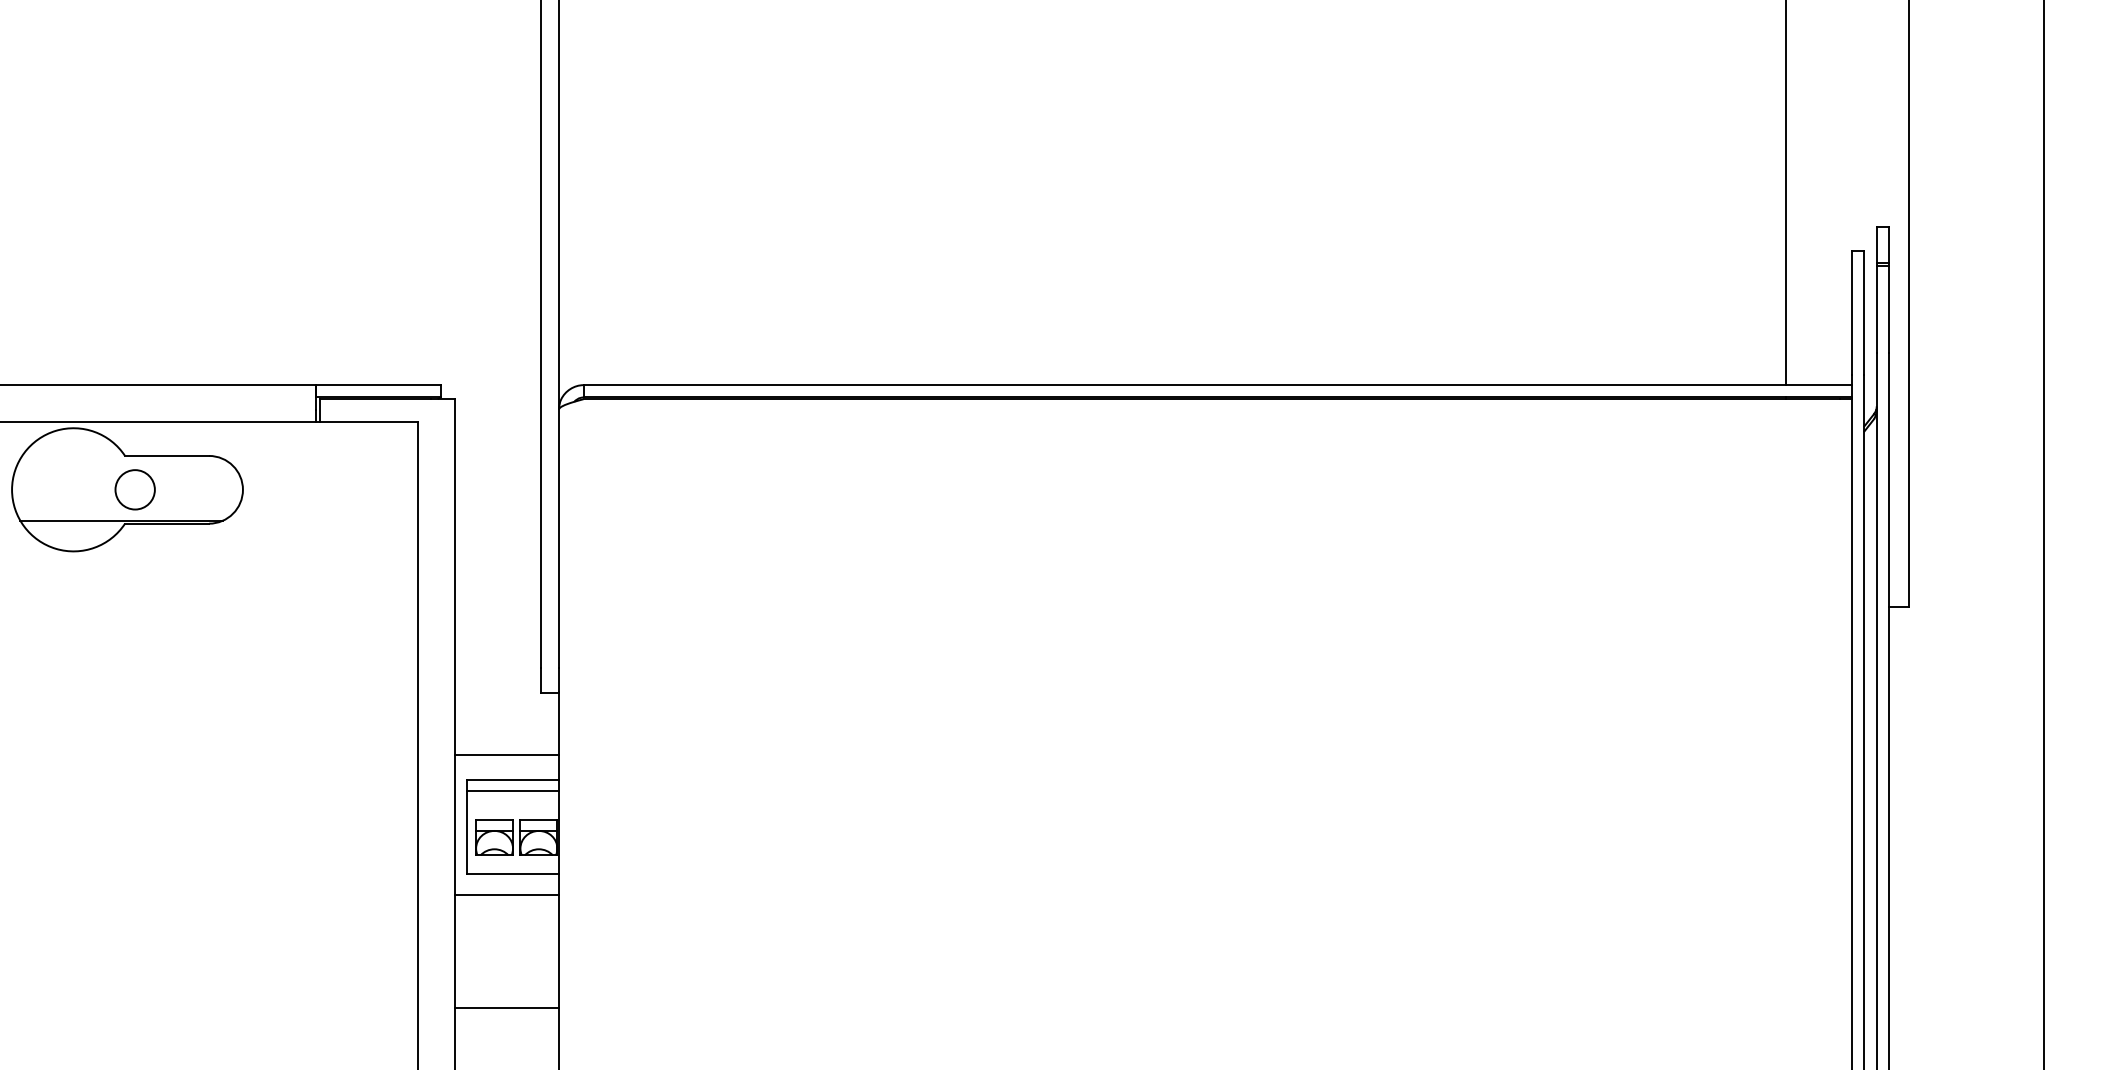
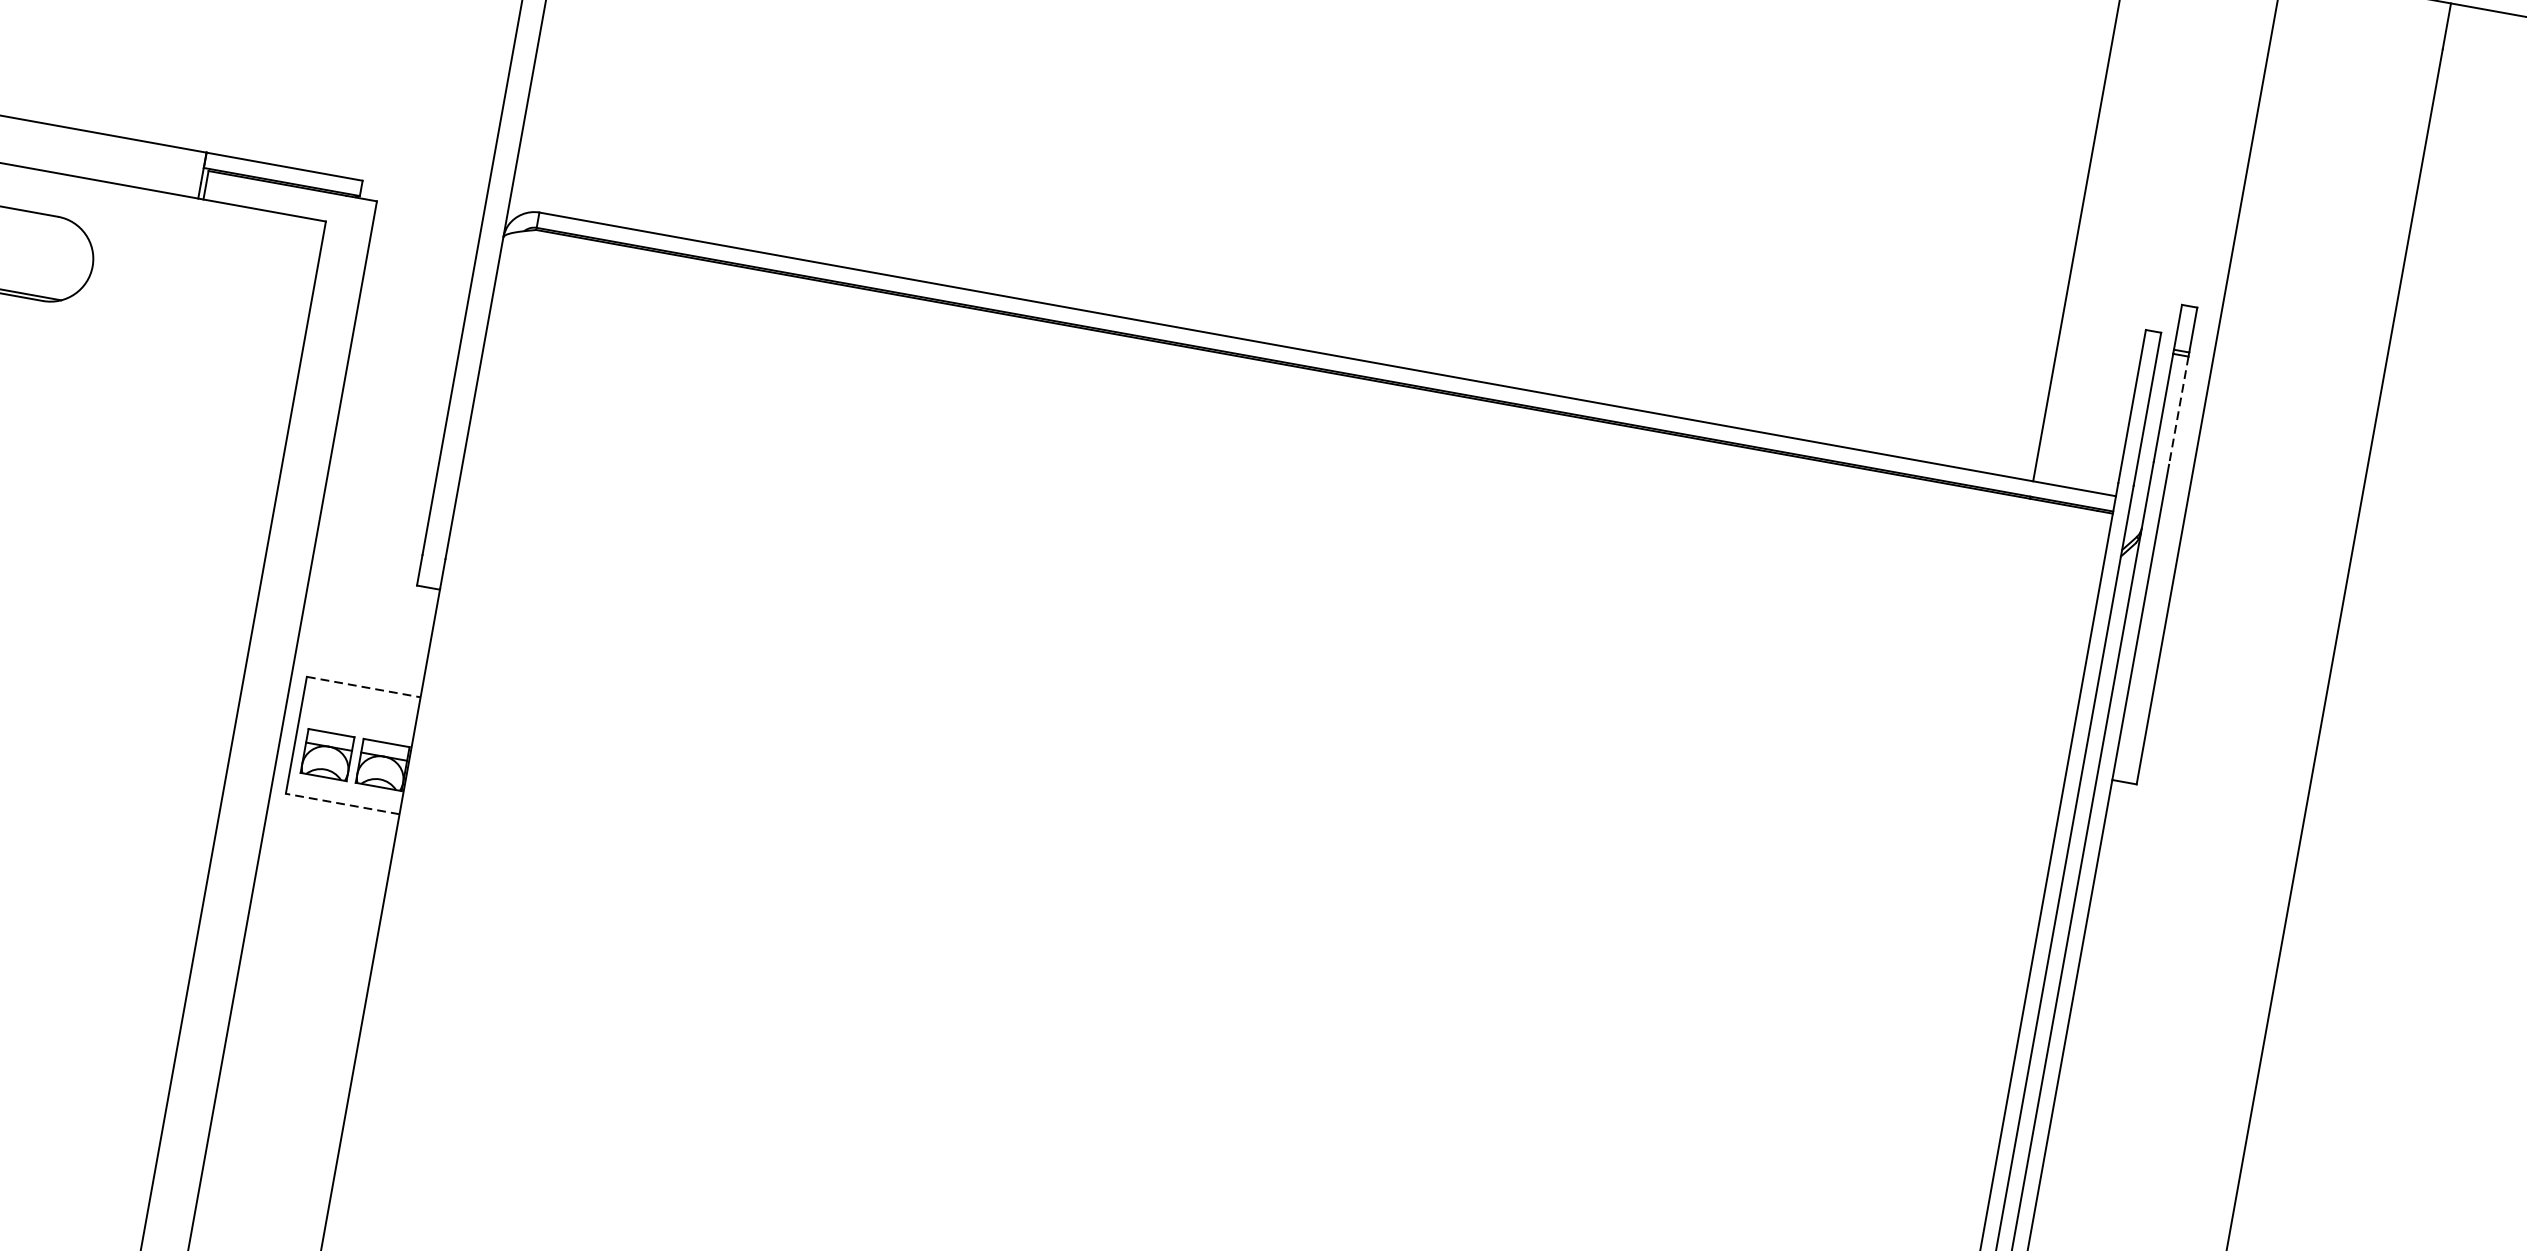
line: (1889, 309) -> (2179, 410), solid -> dashed
line: (506, 754) -> (360, 654), removed
line: (513, 779) -> (364, 686), solid -> dashed
line: (512, 790) -> (360, 700), removed
line: (513, 873) -> (343, 803), solid -> dashed
line: (506, 895) -> (329, 829), removed
line: (506, 1008) -> (304, 970), removed

